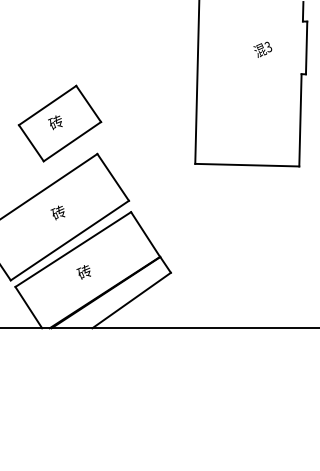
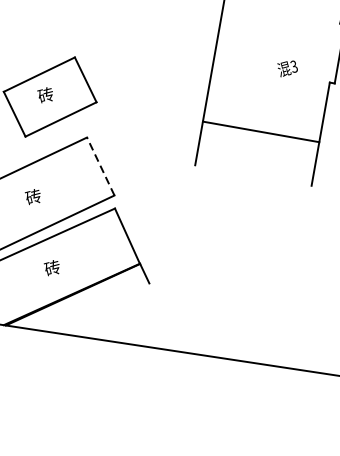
text: (262, 49) -> (287, 68), moved
line: (247, 164) -> (261, 131), moved
line: (112, 177) -> (99, 166), solid -> dashed
line: (131, 300) -> (100, 307), removed

